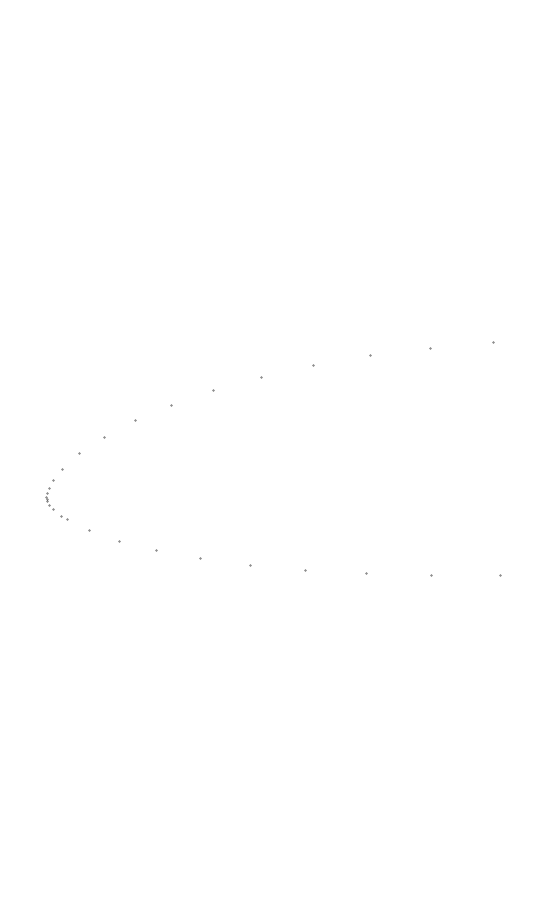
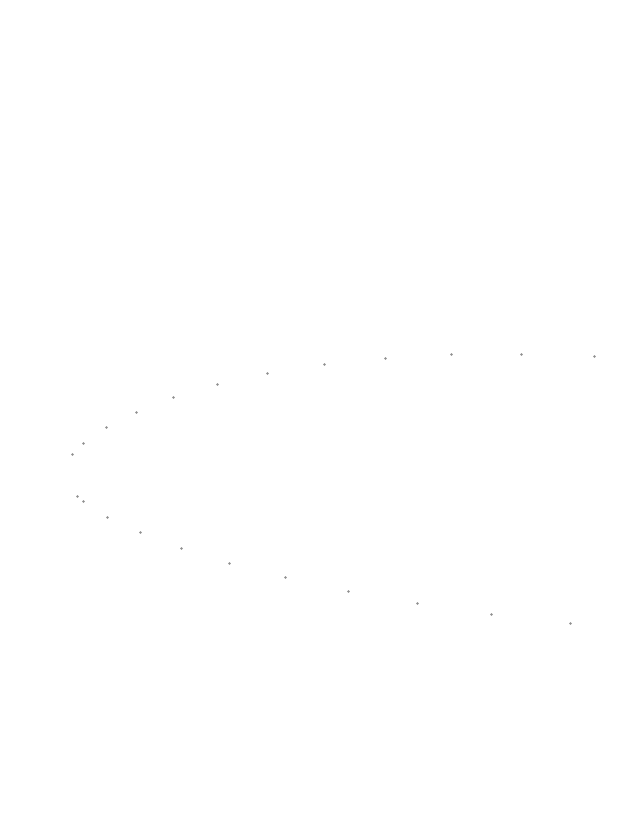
part: (49, 498) -> (65, 475), removed

